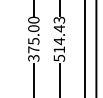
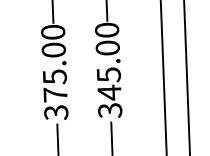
text: (59, 38) -> (108, 68), 514.43 -> 345.00

